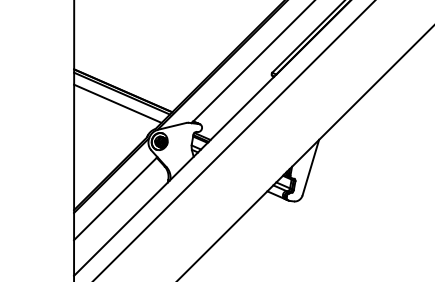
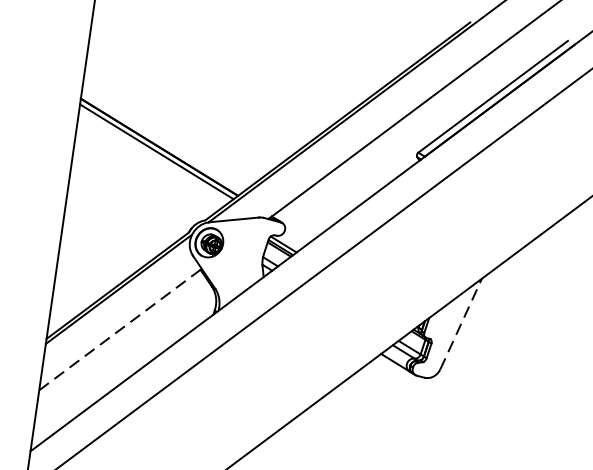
line: (117, 103) -> (146, 167), removed
line: (310, 167) -> (460, 323), solid -> dashed
line: (115, 198) -> (120, 329), solid -> dashed

